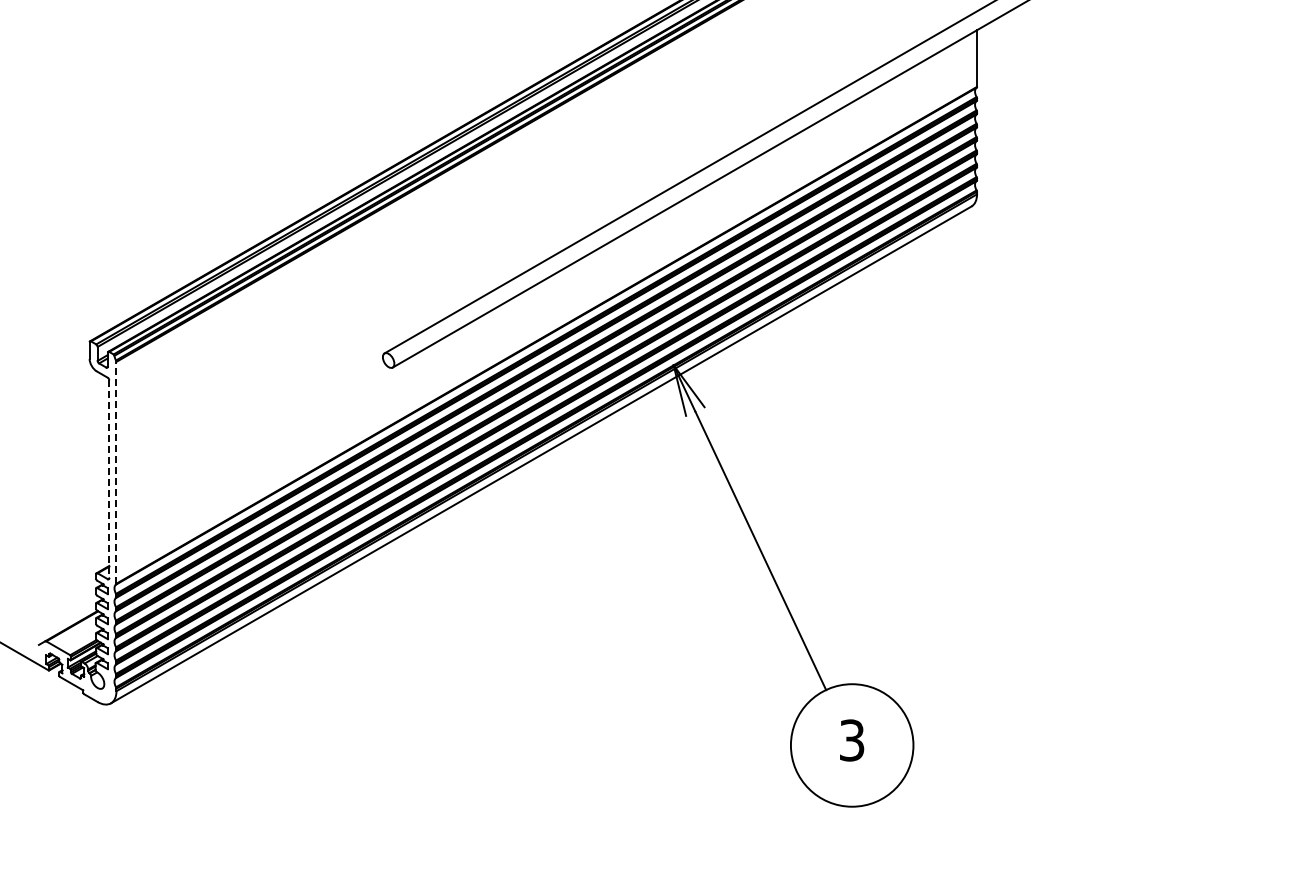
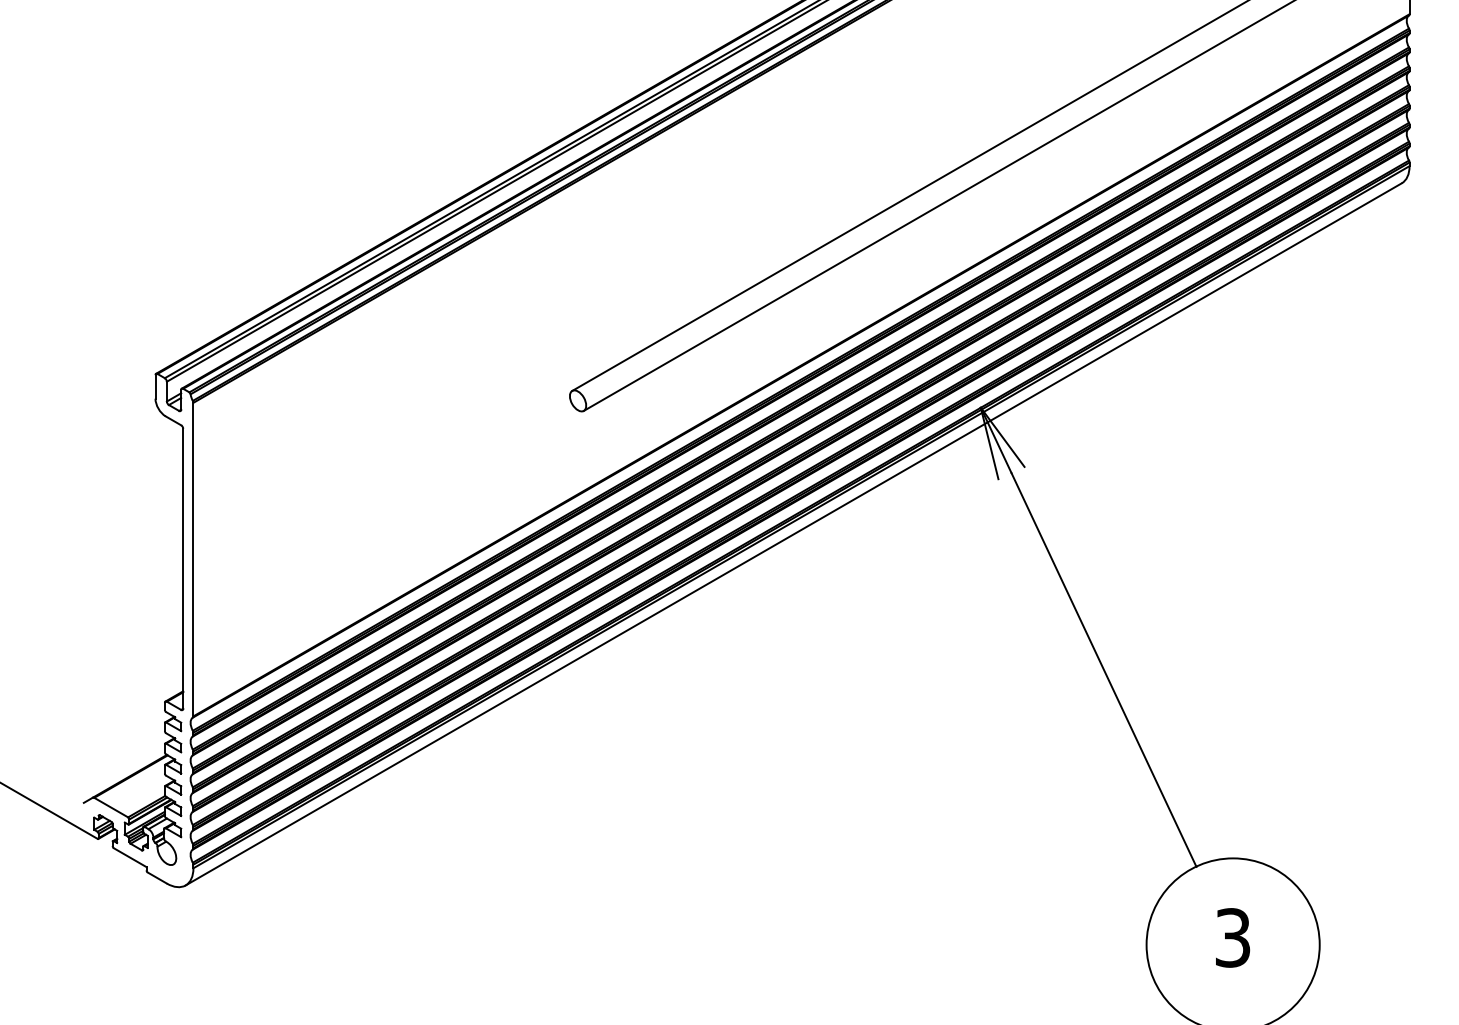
line: (116, 472) -> (193, 559), dashed -> solid
line: (109, 479) -> (183, 569), dashed -> solid

